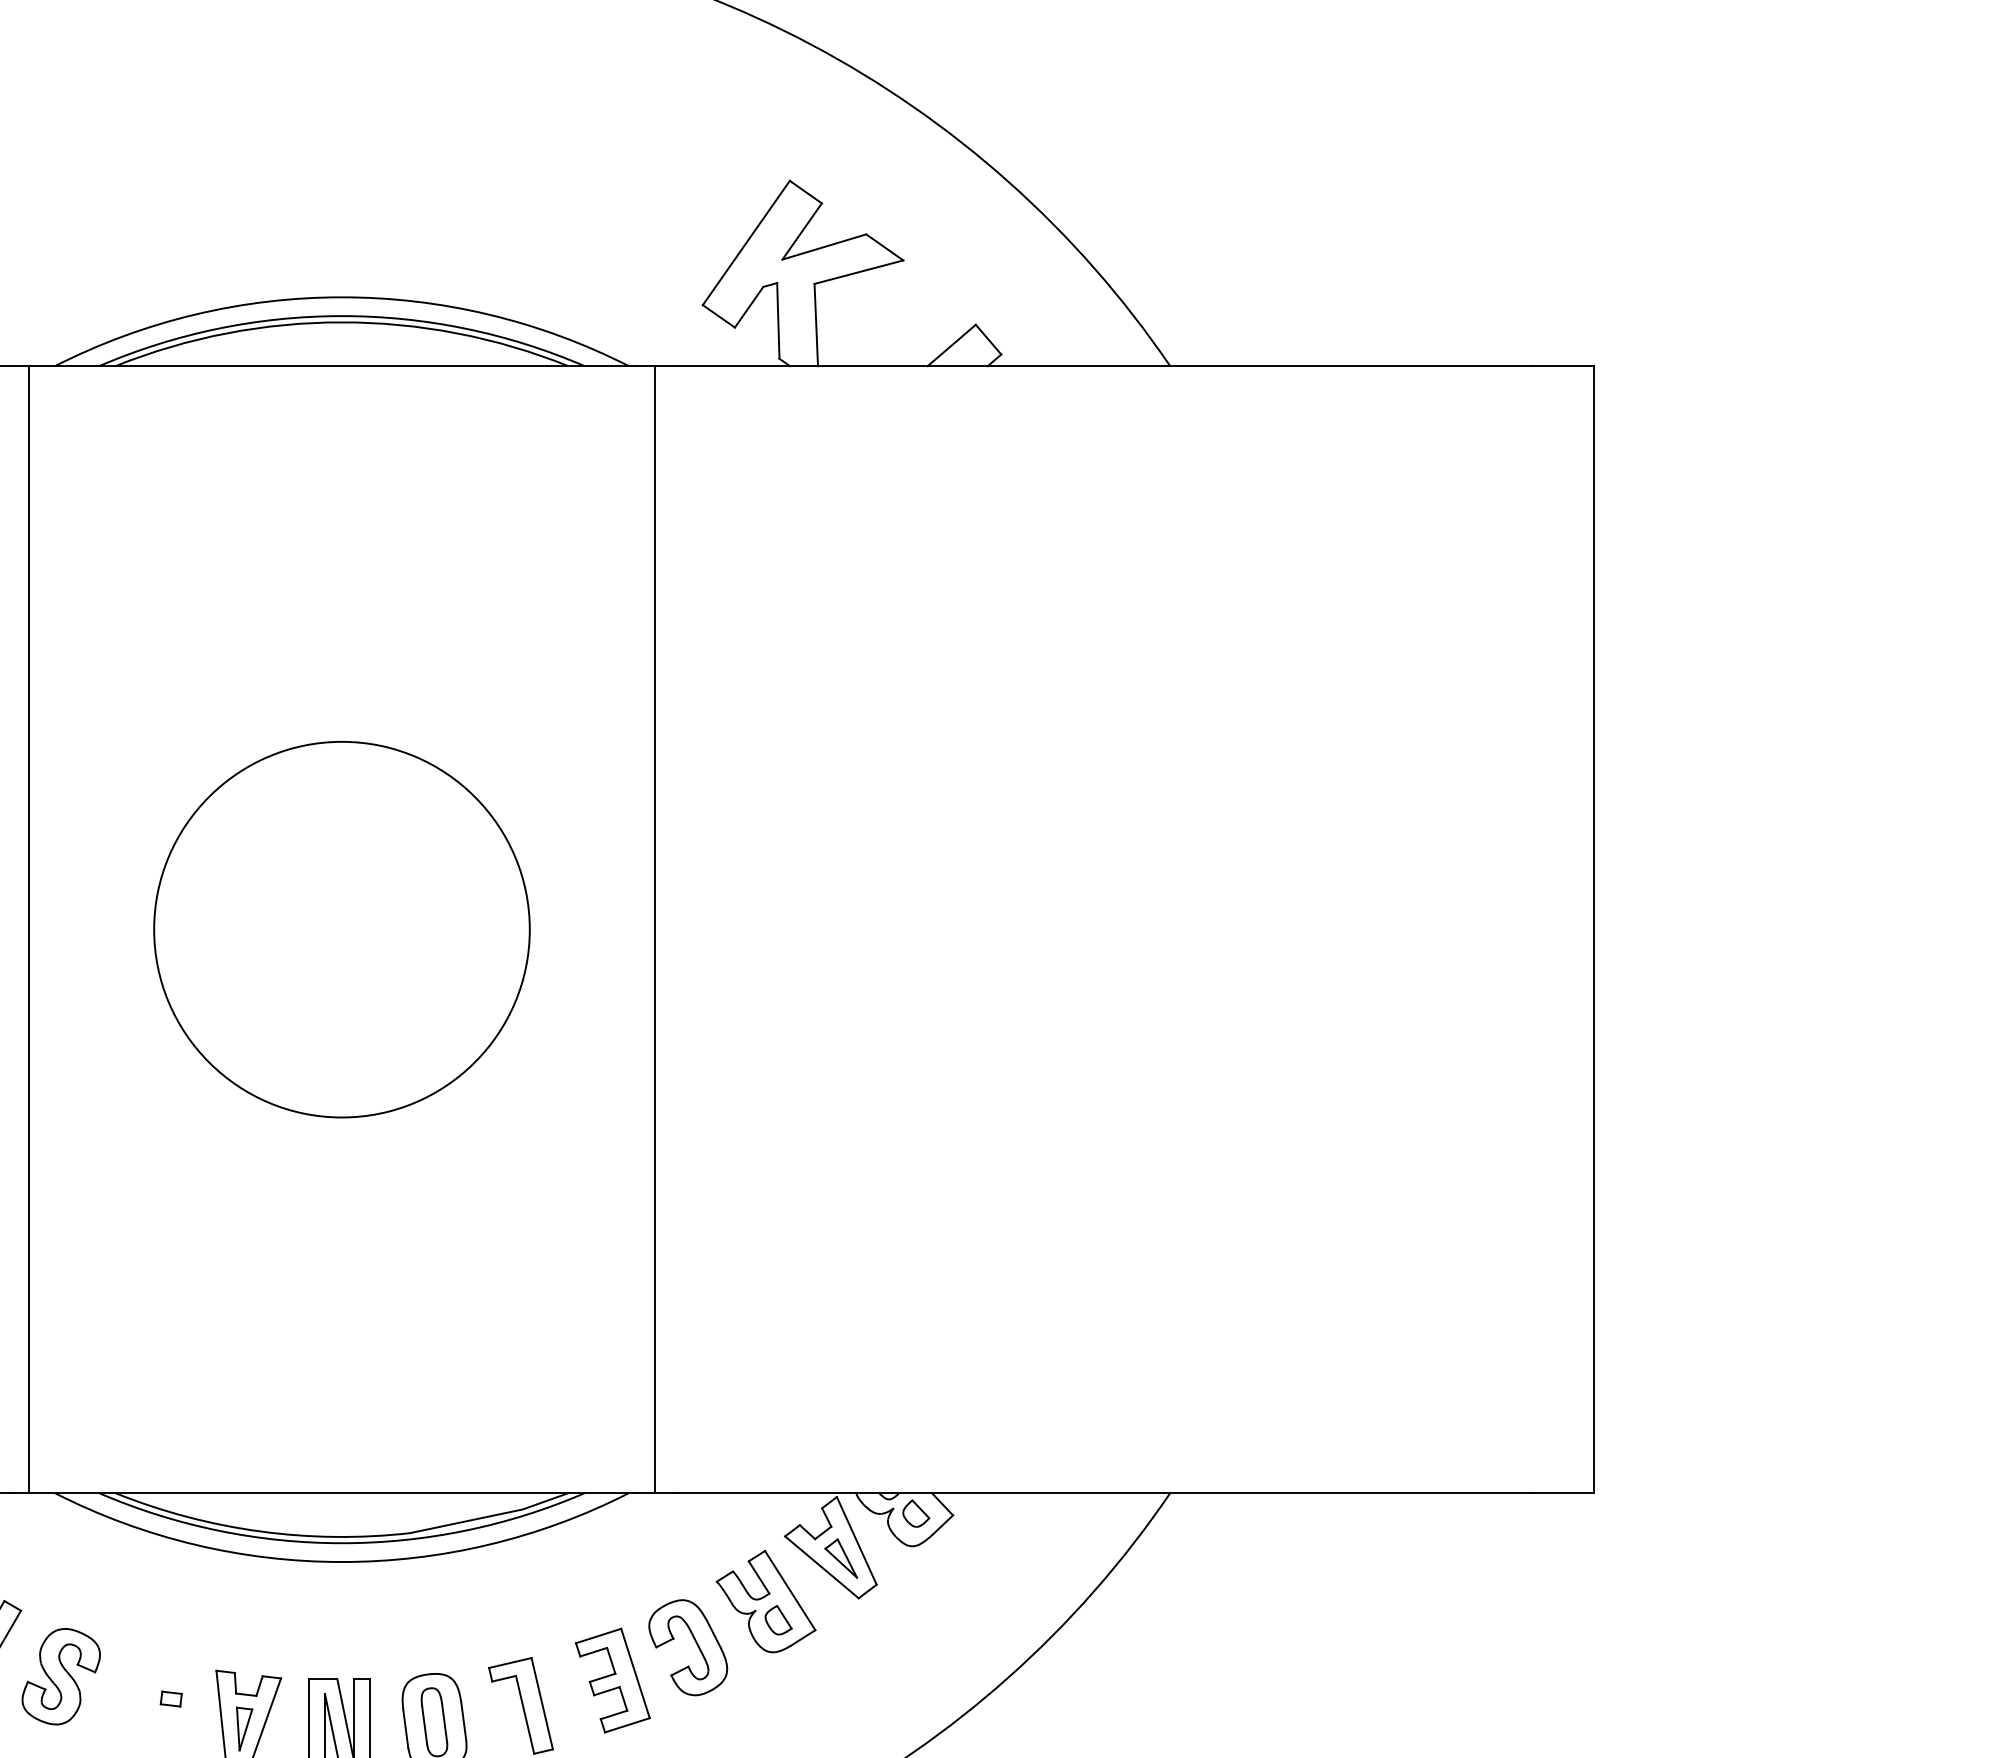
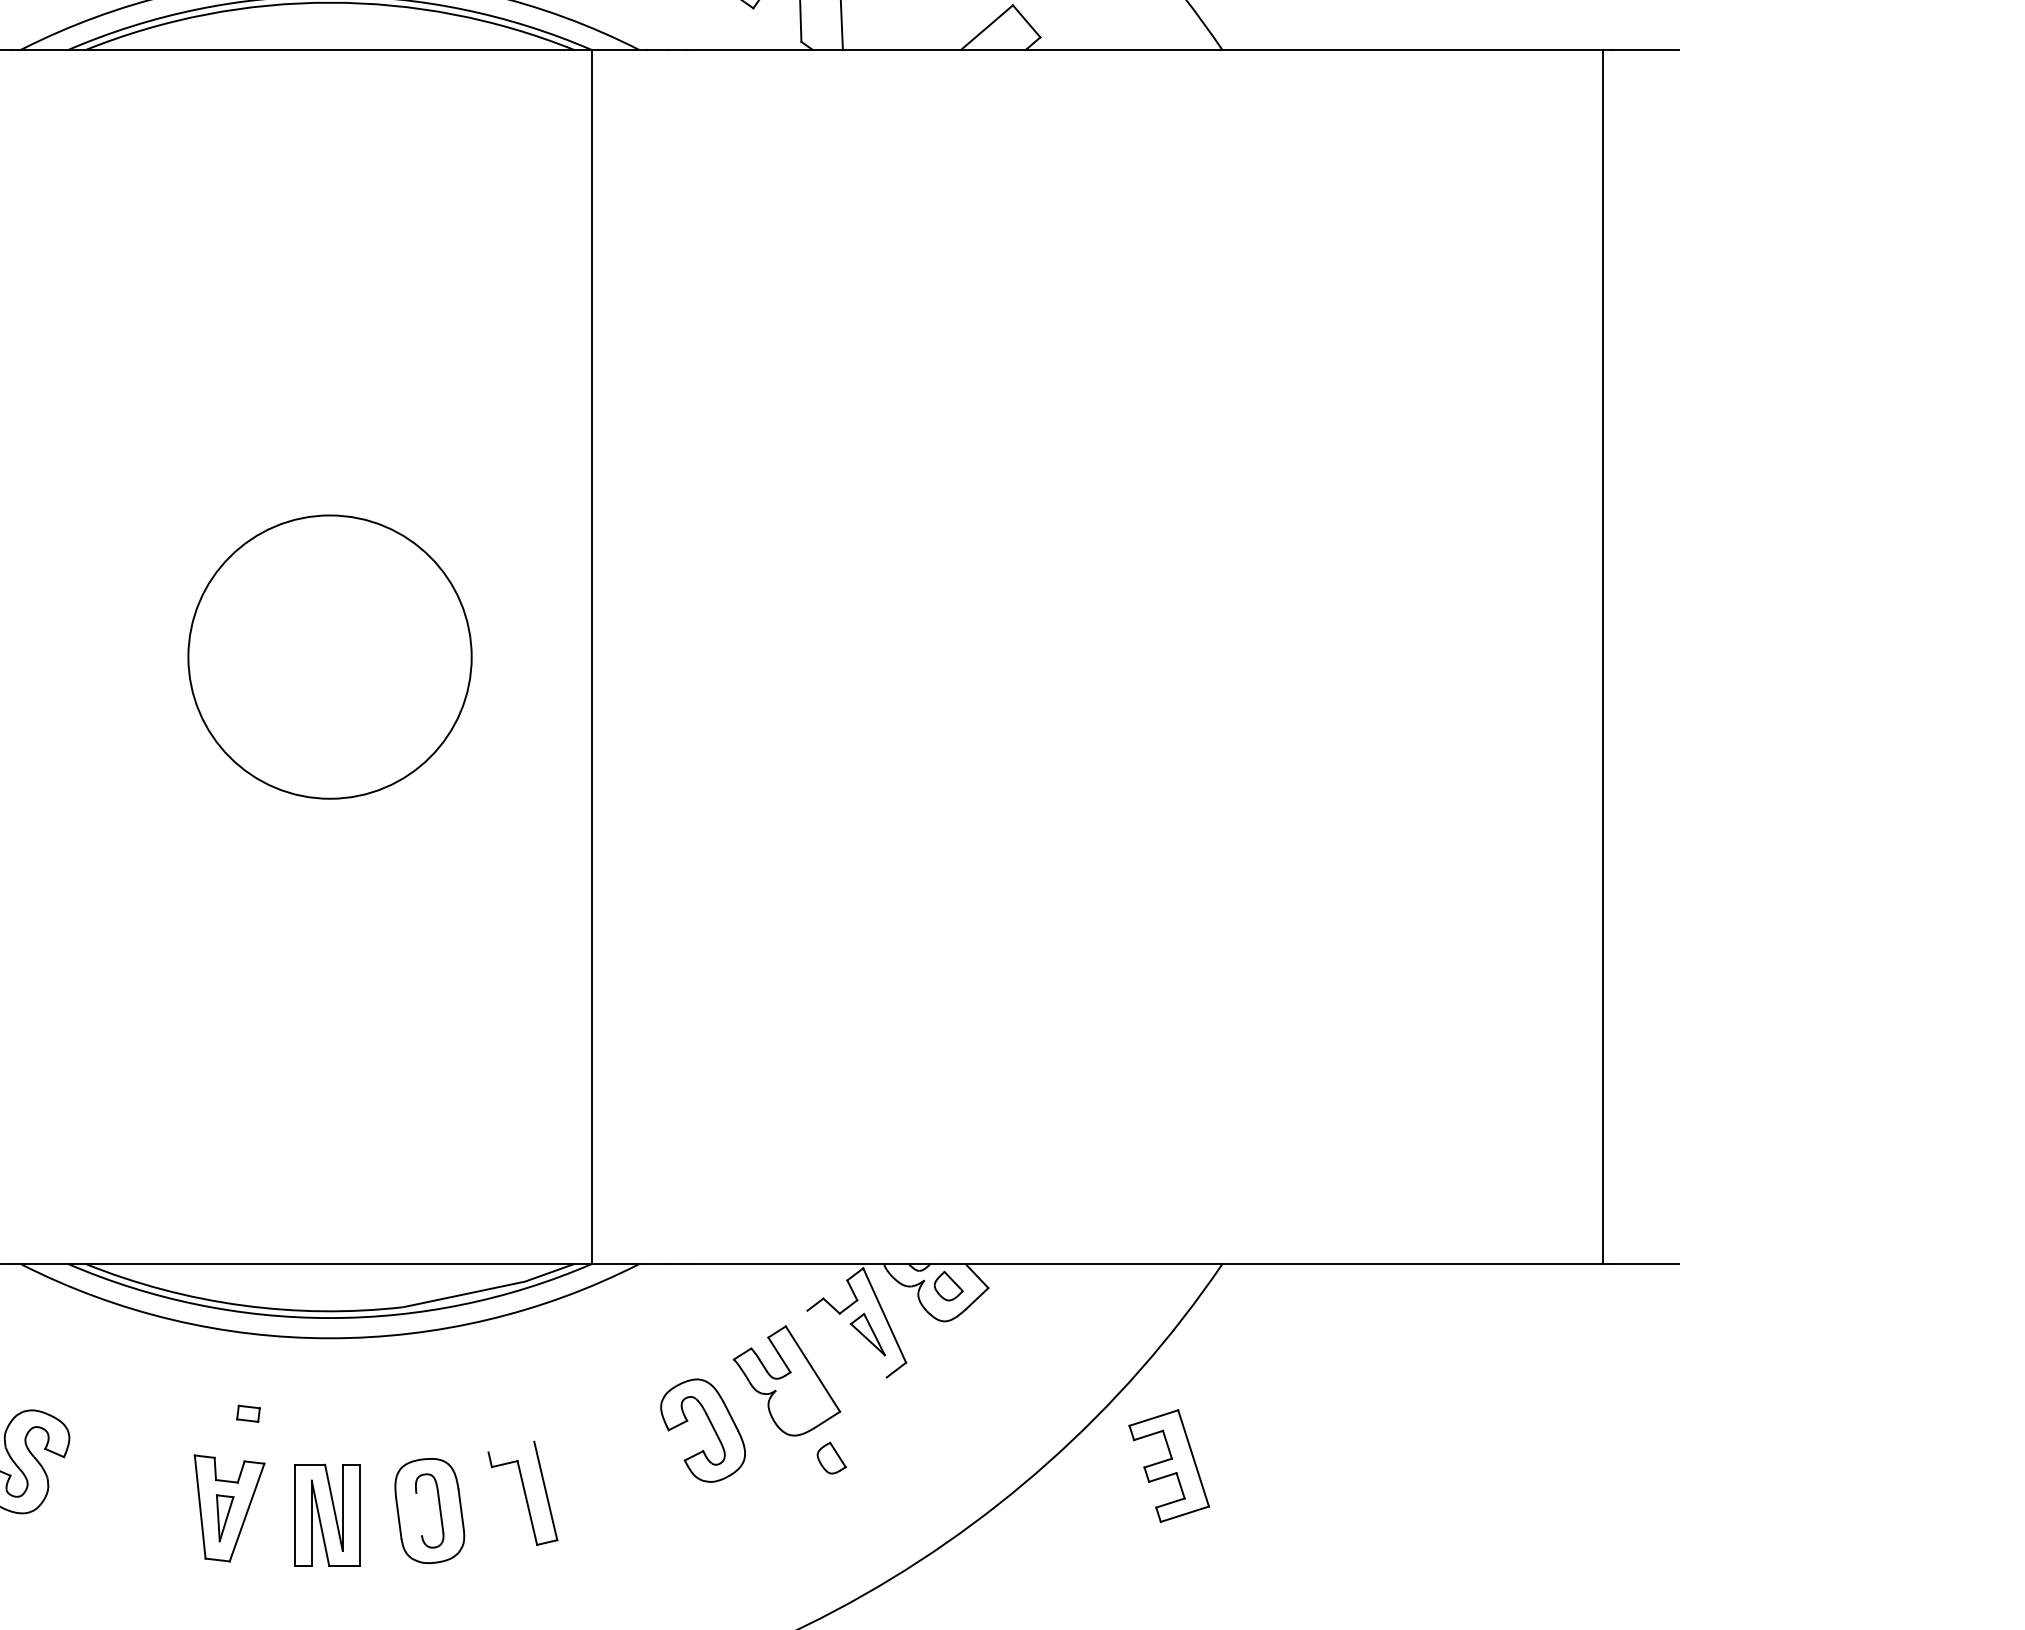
circle: (341, 929) -> (329, 656), size x0.7
line: (655, 929) -> (592, 656), moved
line: (1594, 929) -> (1603, 656), moved
line: (821, 1567) -> (846, 1344), removed
part: (778, 1620) -> (831, 1458), moved
line: (510, 1662) -> (511, 1446), removed
part: (612, 1680) -> (1168, 1465), moved
part: (170, 1698) -> (247, 1413), moved
line: (424, 1725) -> (418, 1514), removed

